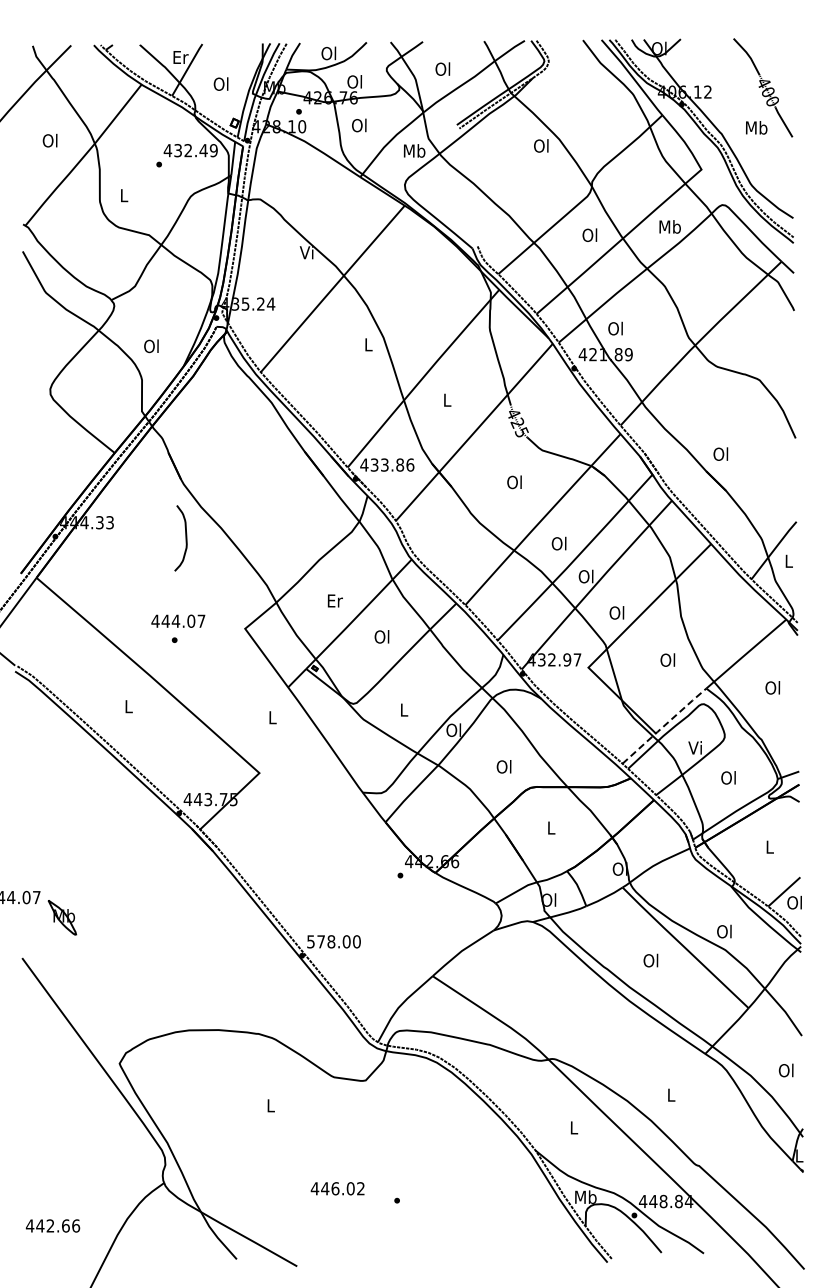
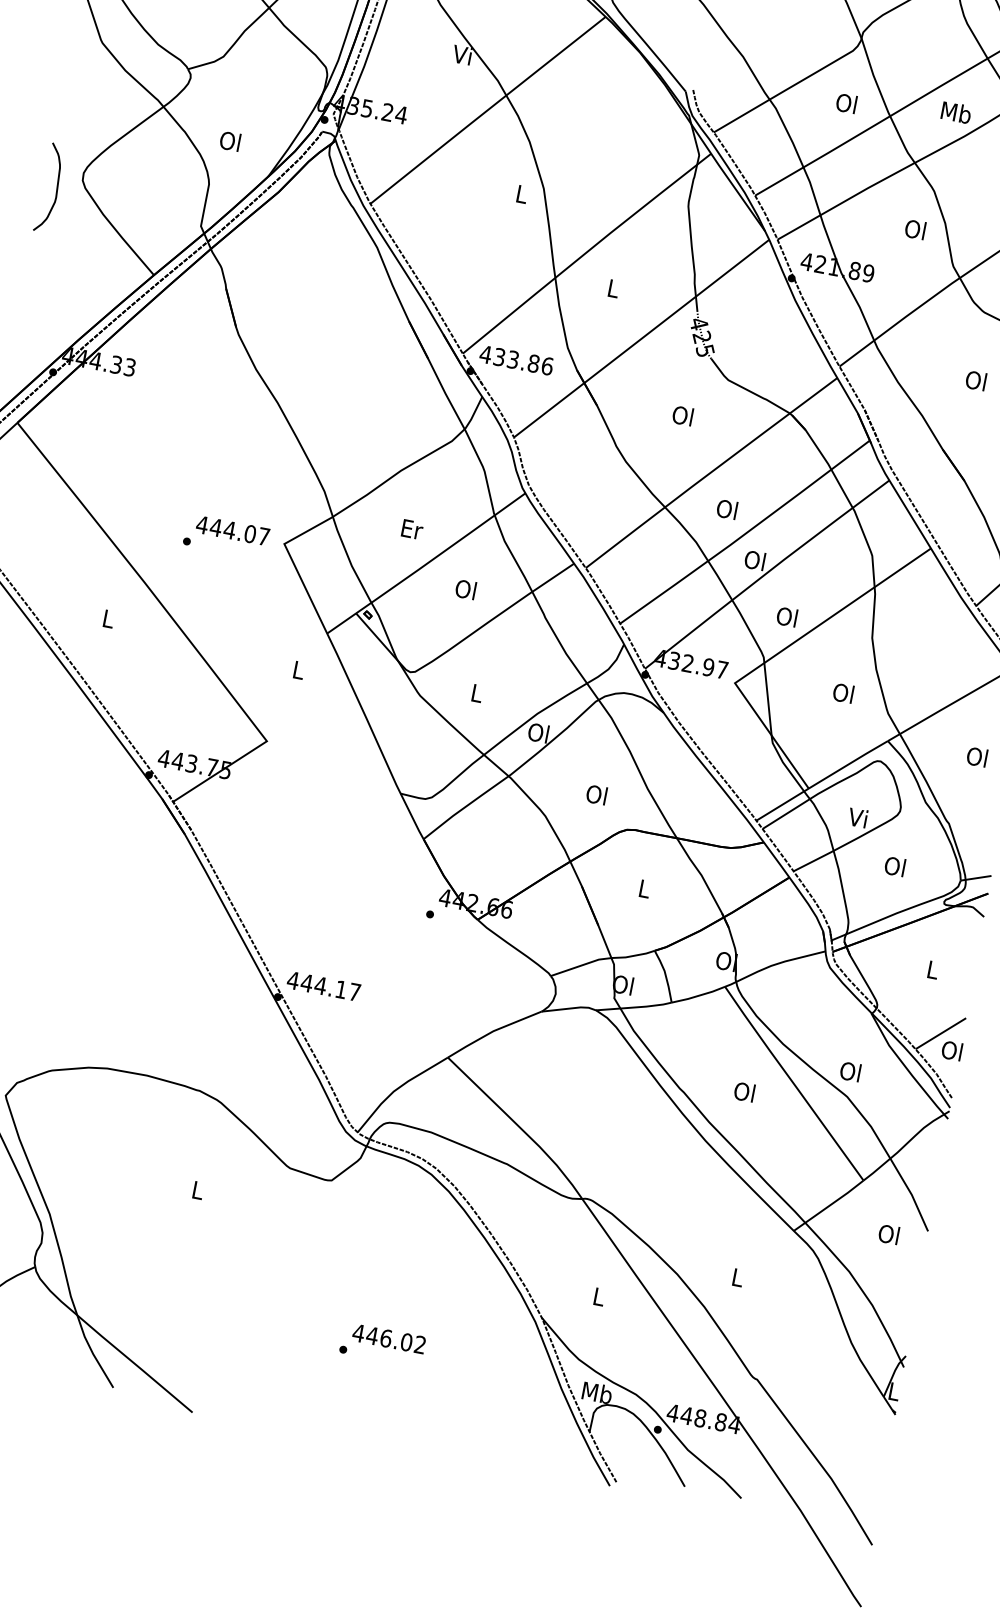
text: (615, 328) -> (915, 229), moved
text: (720, 453) -> (975, 379), moved
curve: (185, 538) -> (55, 189), moved
text: (178, 620) -> (233, 529), moved
line: (664, 725) -> (822, 780), dashed -> solid
text: (333, 941) -> (323, 985), 578.00 -> 444.17
text: (785, 1070) -> (887, 1234), moved
text: (337, 1188) -> (388, 1338), moved

